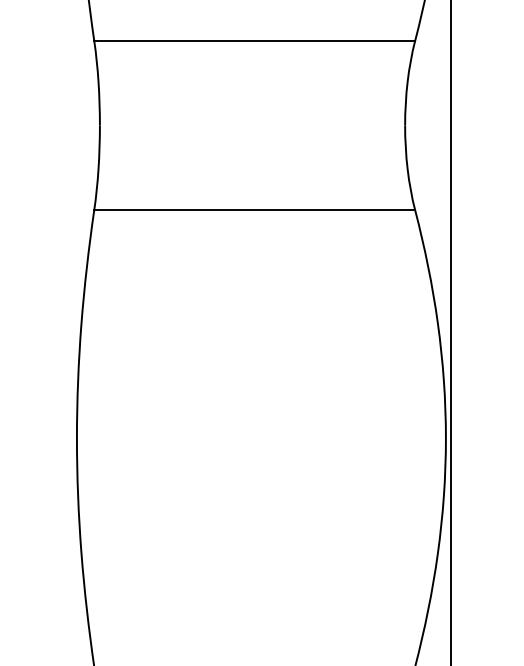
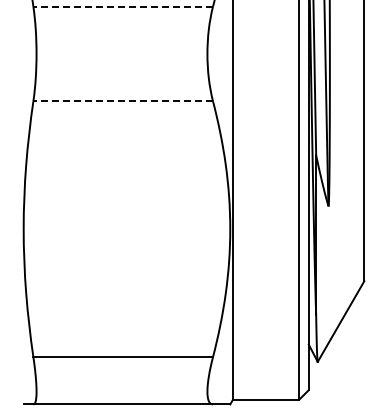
line: (255, 40) -> (123, 6), solid -> dashed
line: (255, 210) -> (123, 101), solid -> dashed

